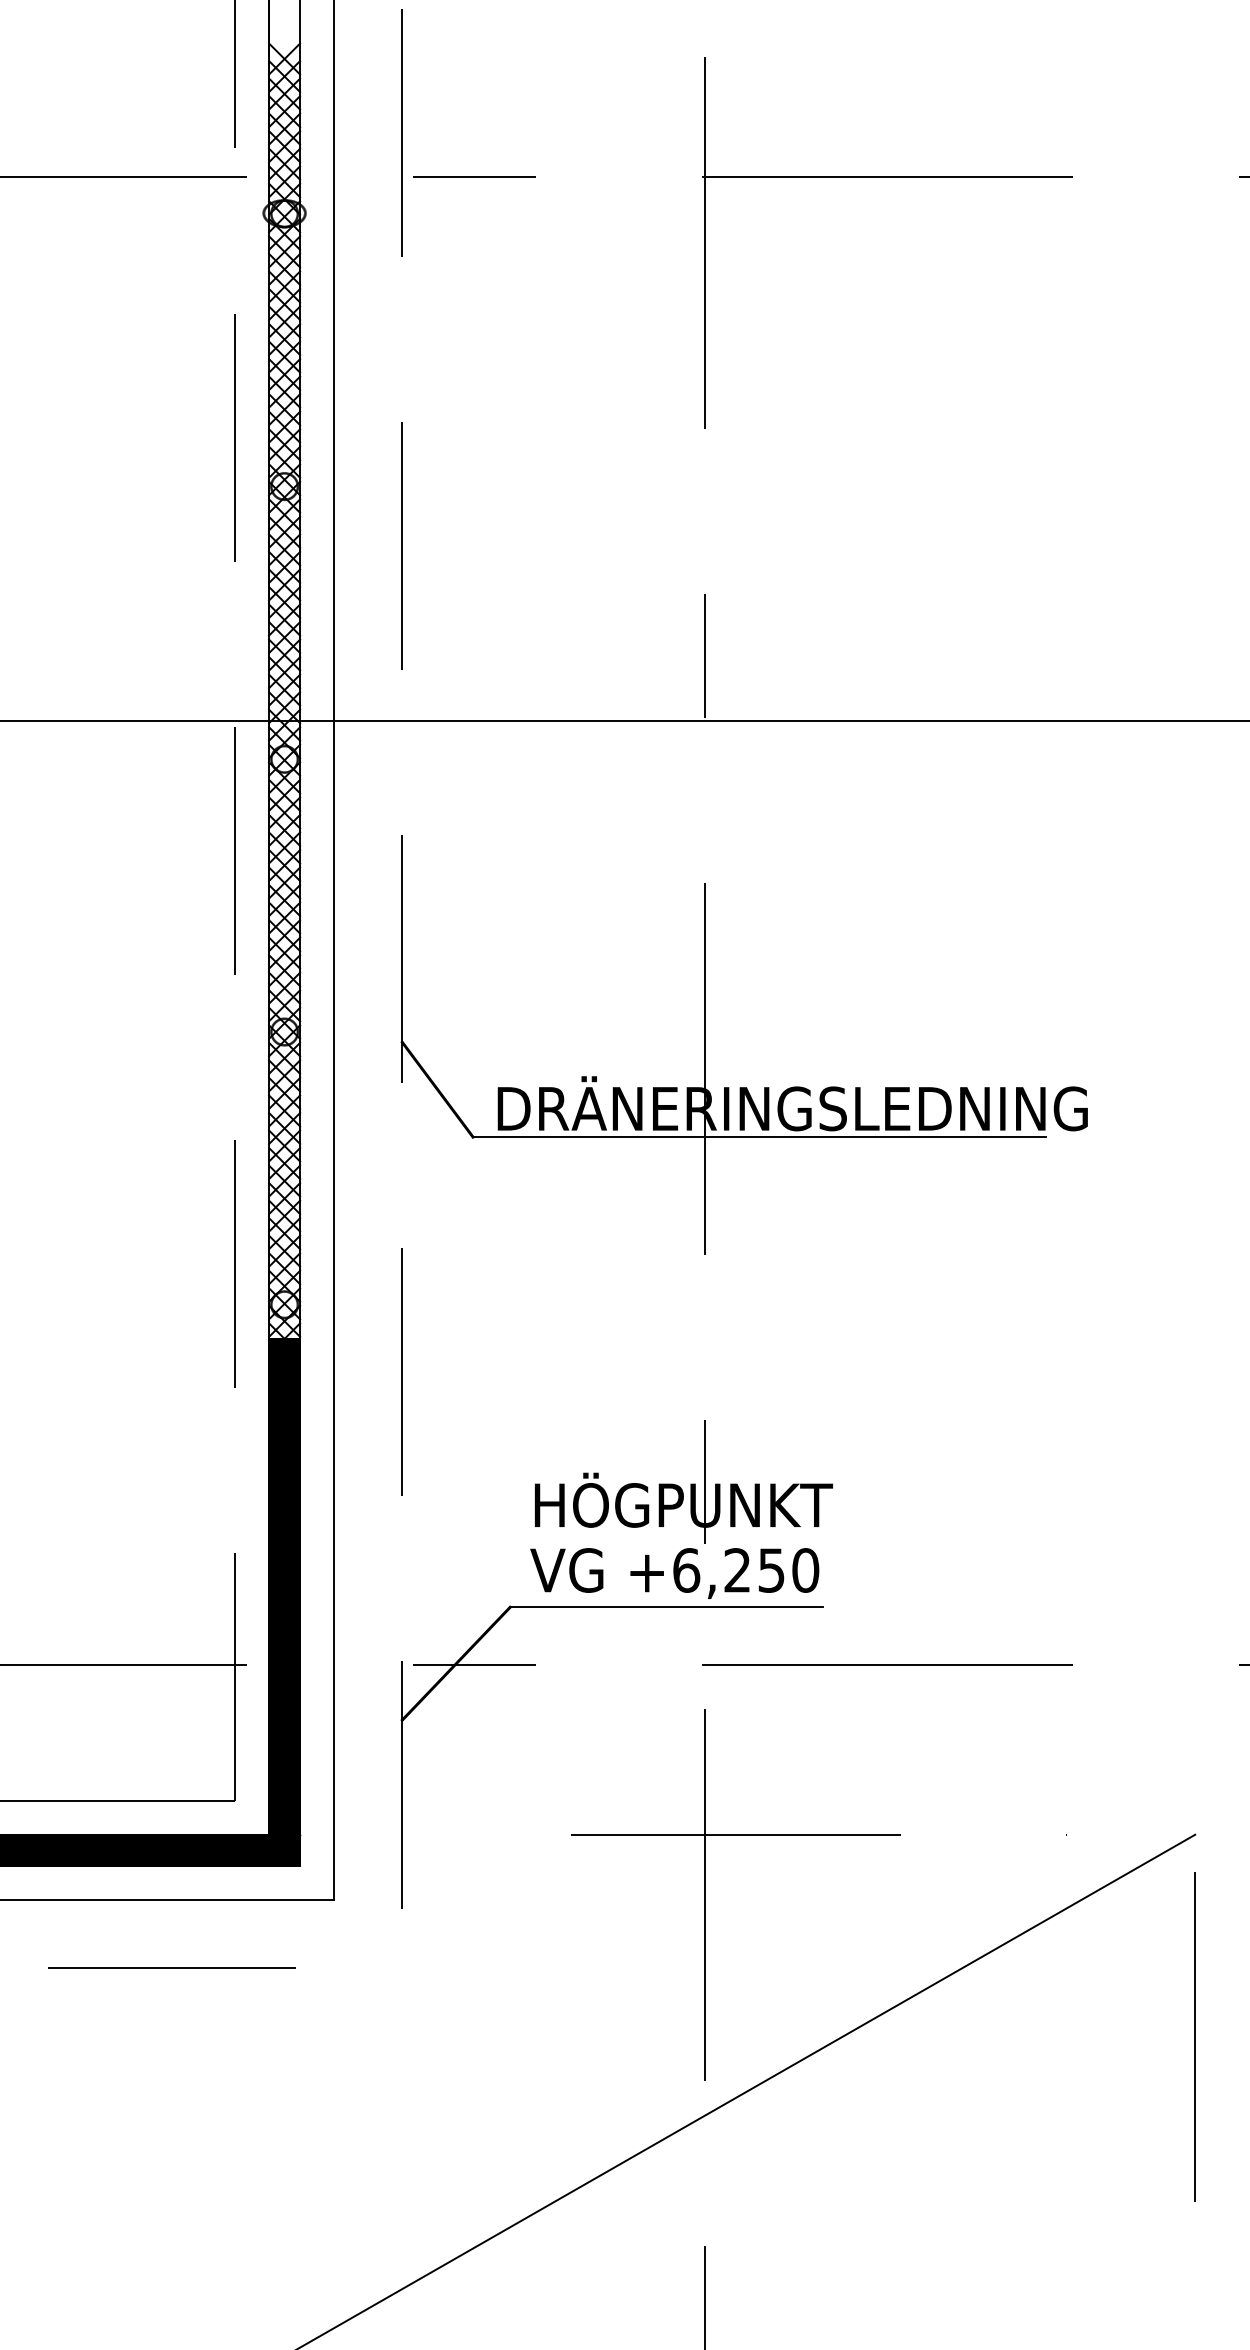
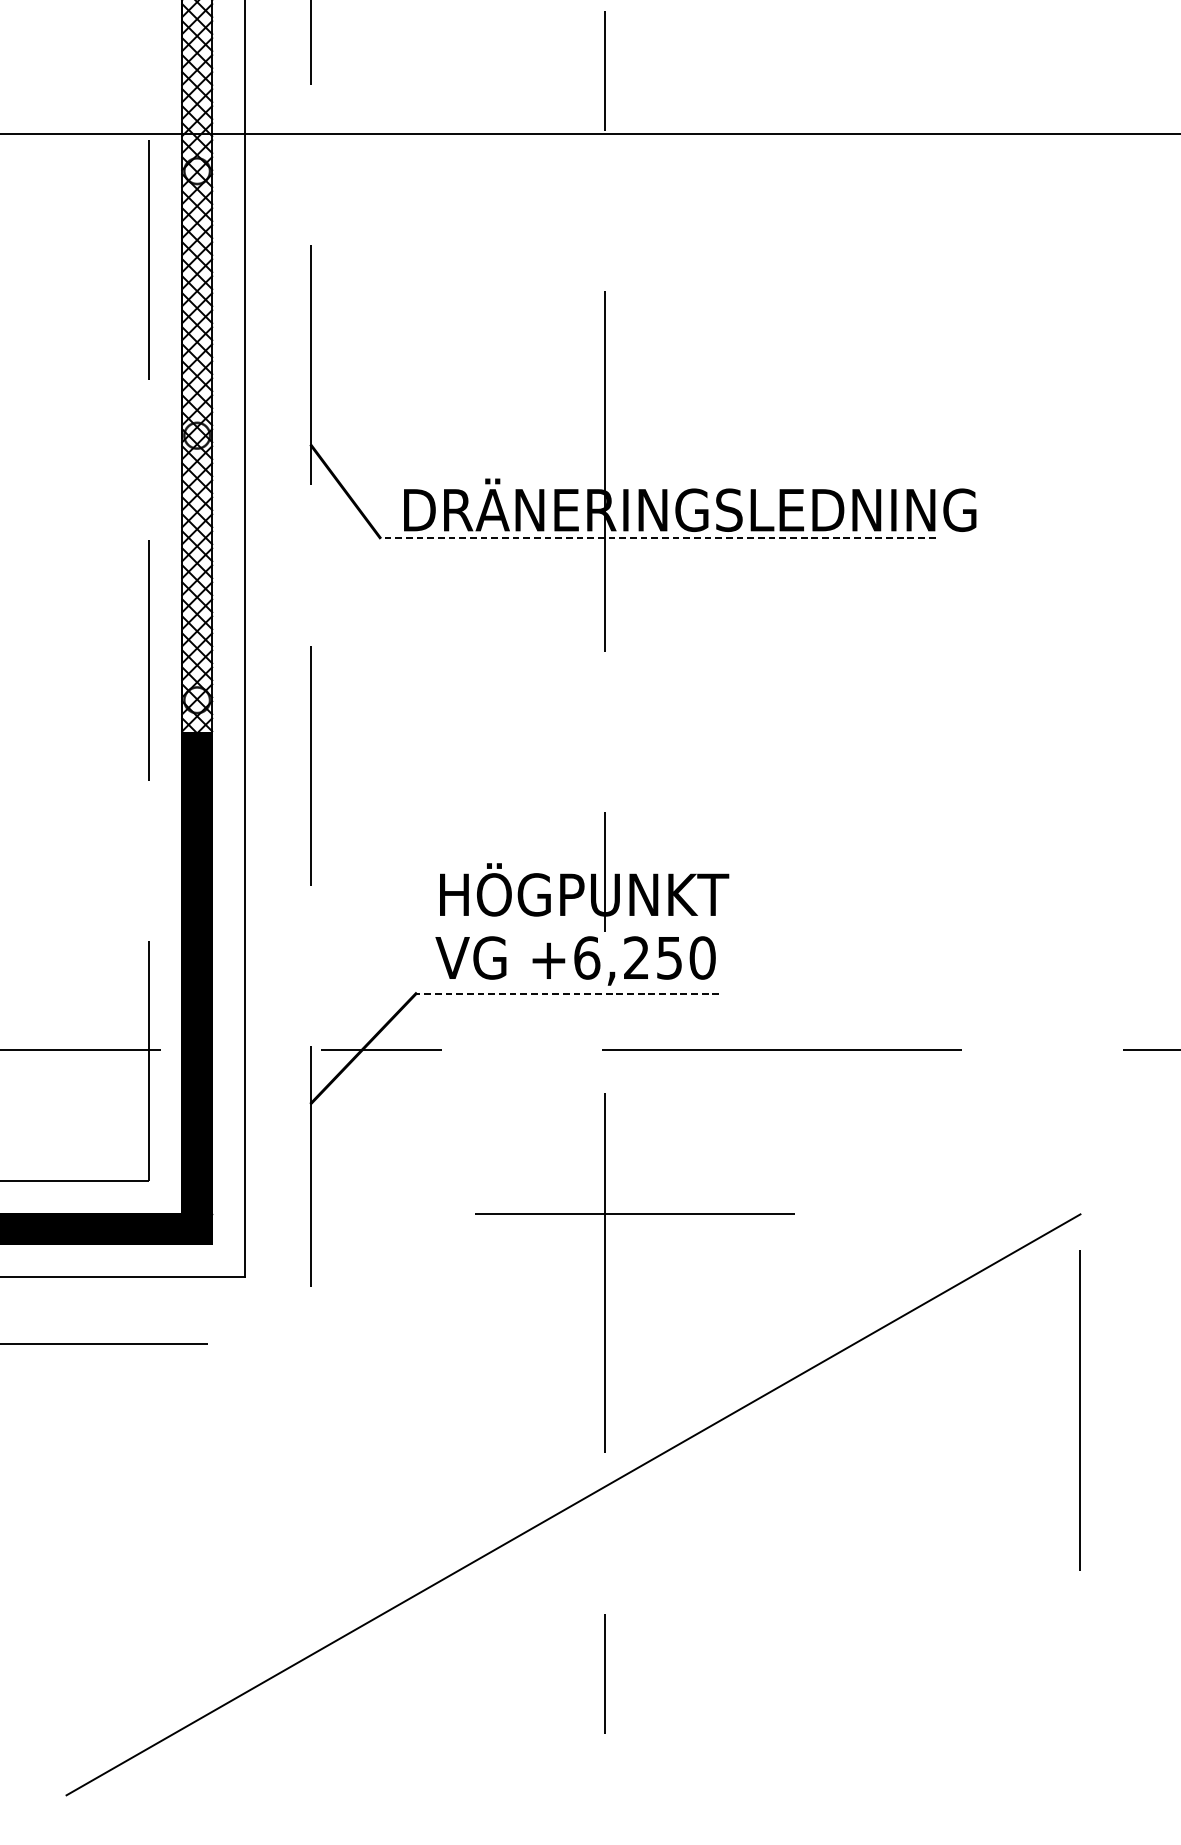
line: (758, 1137) -> (656, 538), solid -> dashed
line: (665, 1607) -> (566, 993), solid -> dashed

